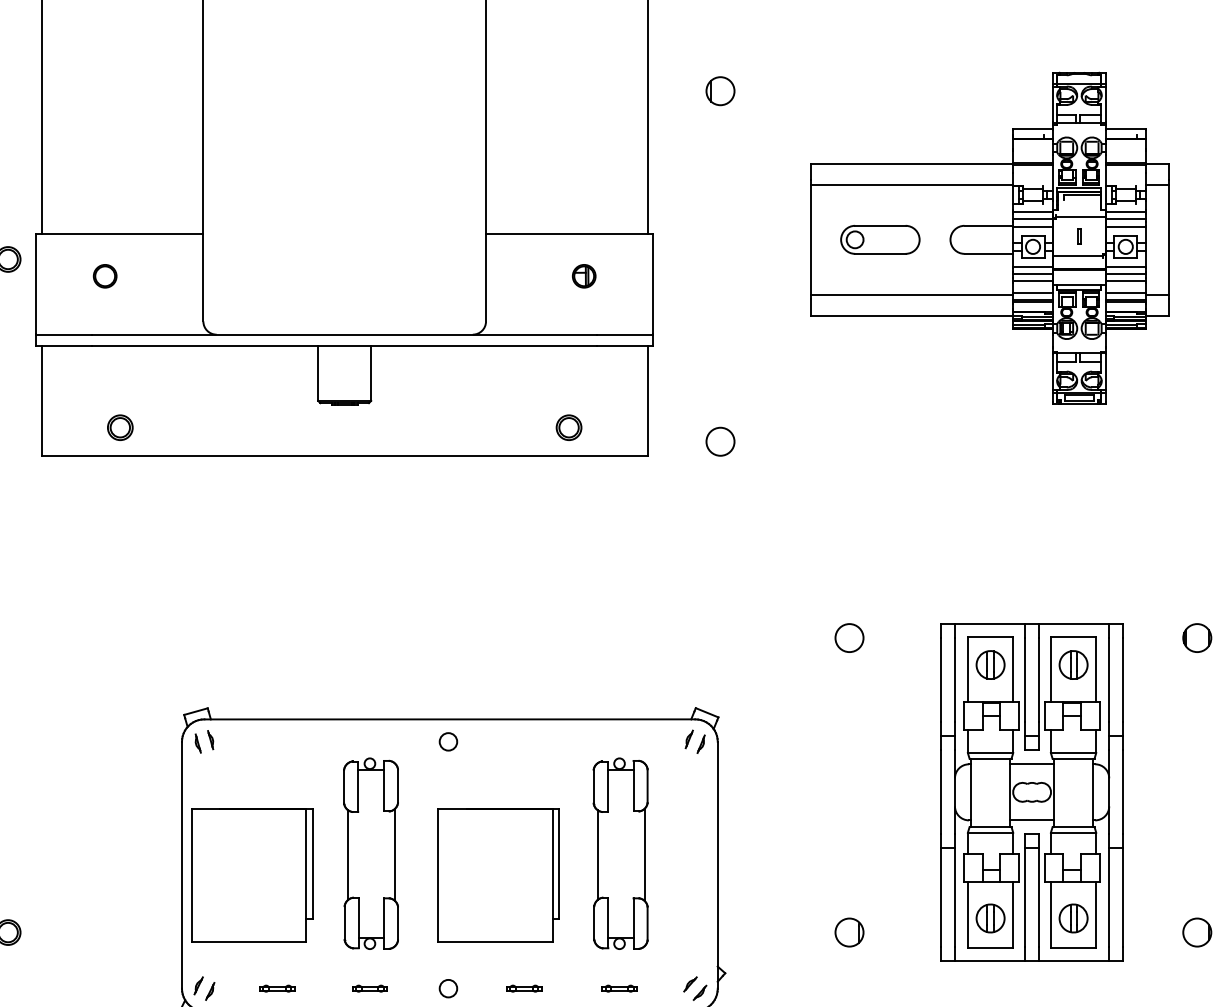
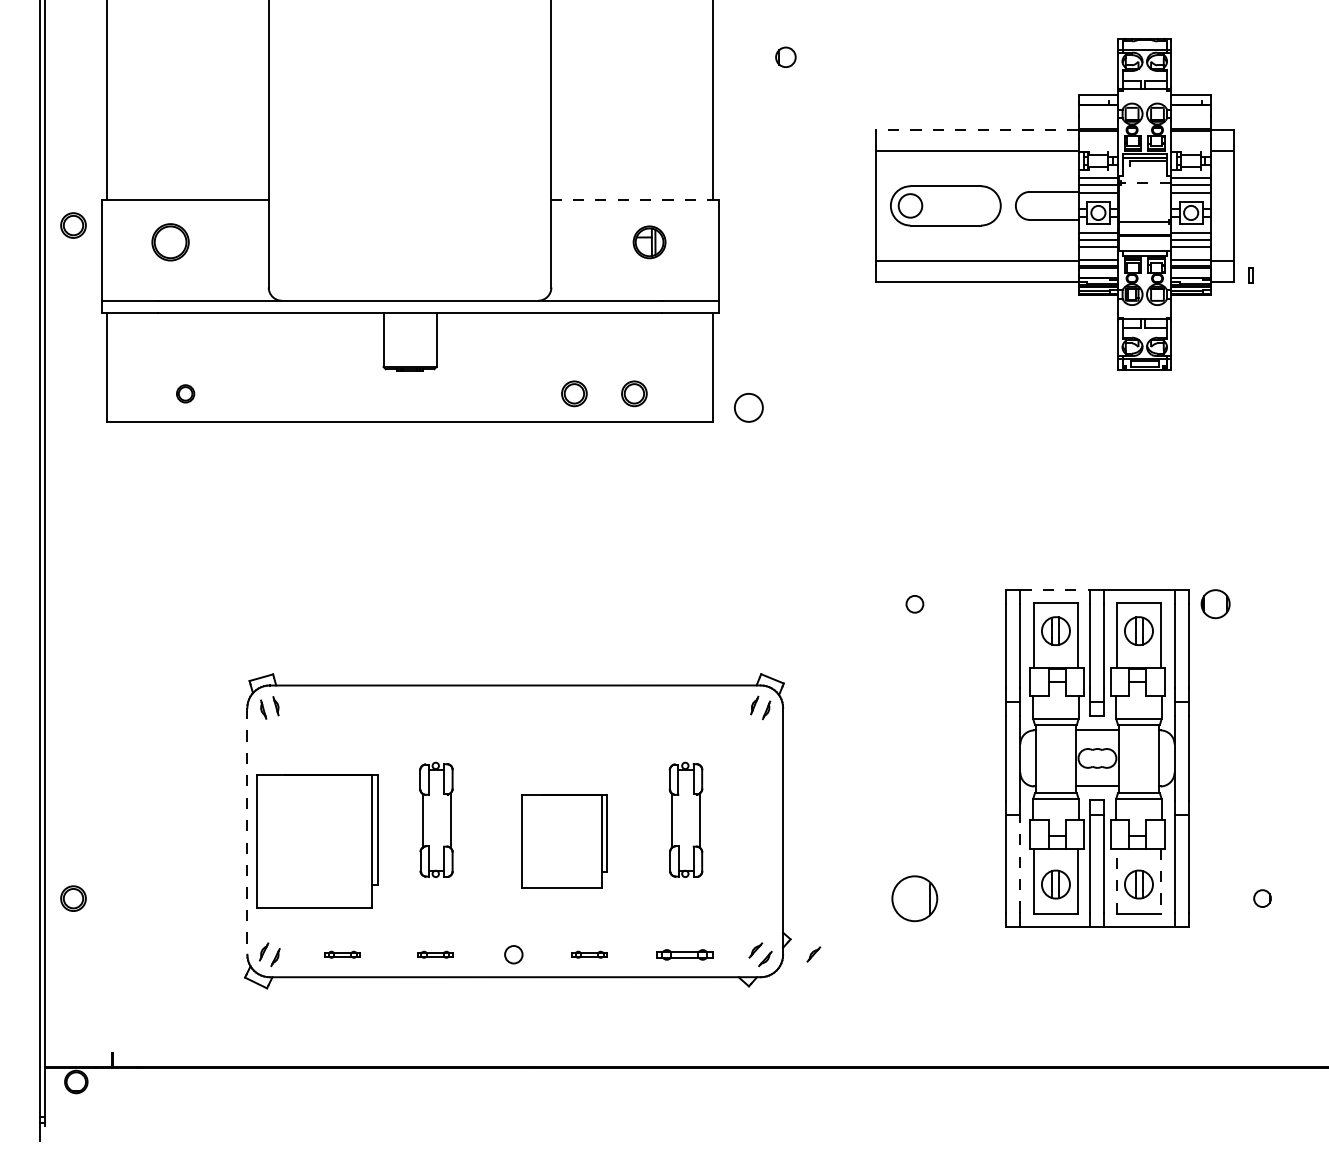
part: (720, 91) -> (785, 57), size x0.7
line: (911, 164) -> (976, 130), solid -> dashed
line: (1080, 216) -> (1145, 182), solid -> dashed
line: (569, 234) -> (634, 200), solid -> dashed
part: (1079, 236) -> (1250, 275), moved
part: (880, 239) -> (945, 205), size x1.4
circle: (105, 276) -> (170, 242), size x1.6
part: (584, 276) -> (649, 242), size x1.4
part: (120, 427) -> (185, 393), size x0.7
part: (509, 427) -> (574, 393), added
circle: (720, 441) -> (748, 407), moved
line: (990, 624) -> (1055, 590), solid -> dashed
circle: (849, 638) -> (914, 604), size x0.6
part: (1197, 638) -> (1215, 604), moved
circle: (448, 741) -> (513, 707), removed
part: (371, 853) -> (436, 819), size x0.6
part: (620, 853) -> (685, 819), size x0.6
line: (182, 865) -> (247, 831), solid -> dashed
part: (499, 875) -> (564, 841), size x0.7
line: (955, 897) -> (1020, 863), solid -> dashed
line: (1051, 915) -> (1116, 881), solid -> dashed
line: (1096, 915) -> (1161, 881), solid -> dashed
part: (849, 932) -> (914, 898), size x1.6
part: (1197, 932) -> (1262, 898), size x0.6
part: (619, 988) -> (684, 954), size x1.6
part: (748, 988) -> (813, 954), added

